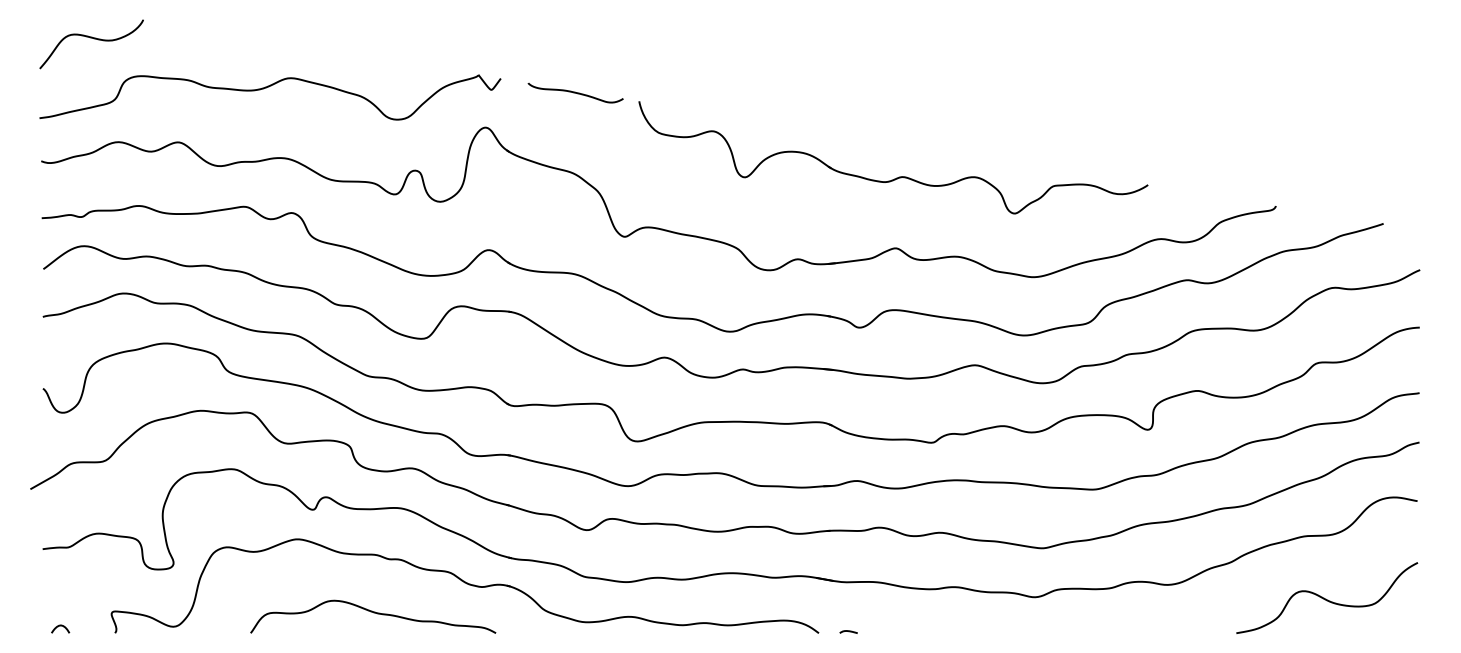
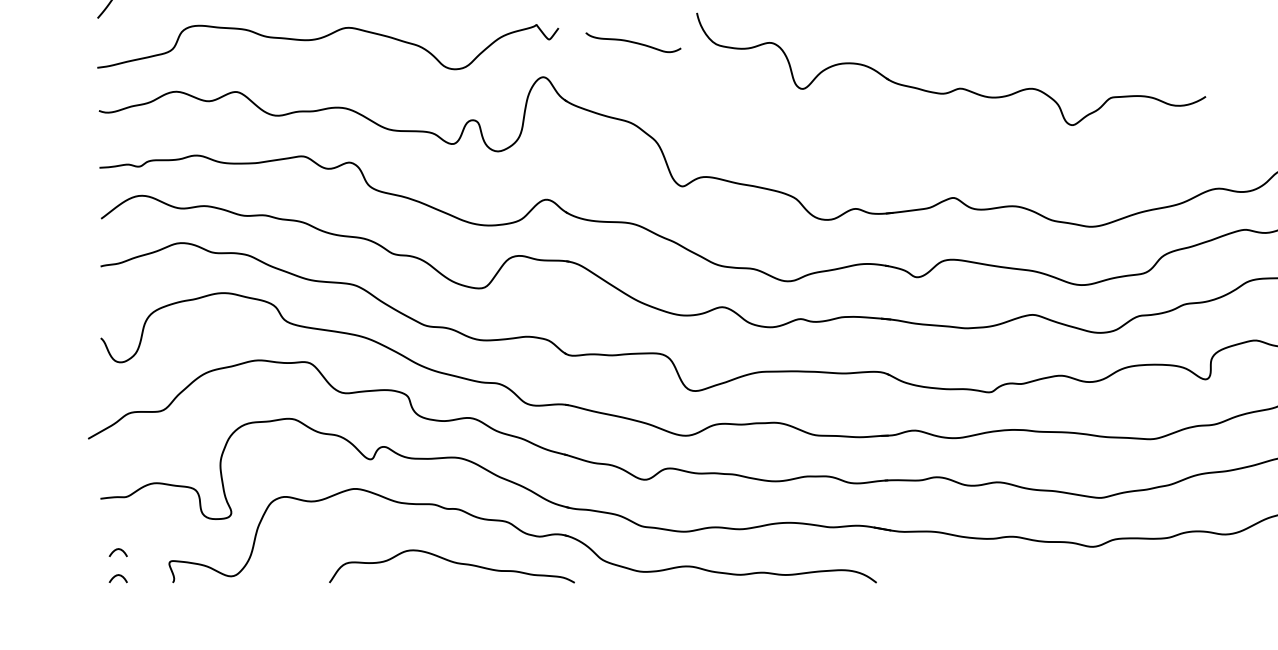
part: (899, 176) -> (957, 88), moved
curve: (60, 600) -> (118, 550), added
curve: (373, 613) -> (452, 563), moved
curve: (848, 631) -> (906, 581), removed

